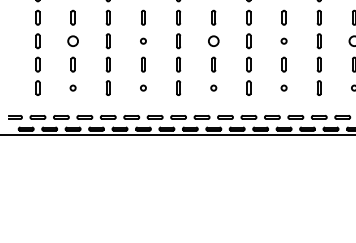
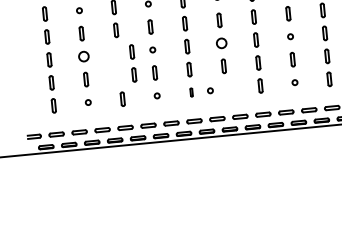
part: (107, 52) -> (132, 63), moved
part: (178, 87) -> (191, 92), size x0.6
circle: (213, 87) -> (210, 90), moved

